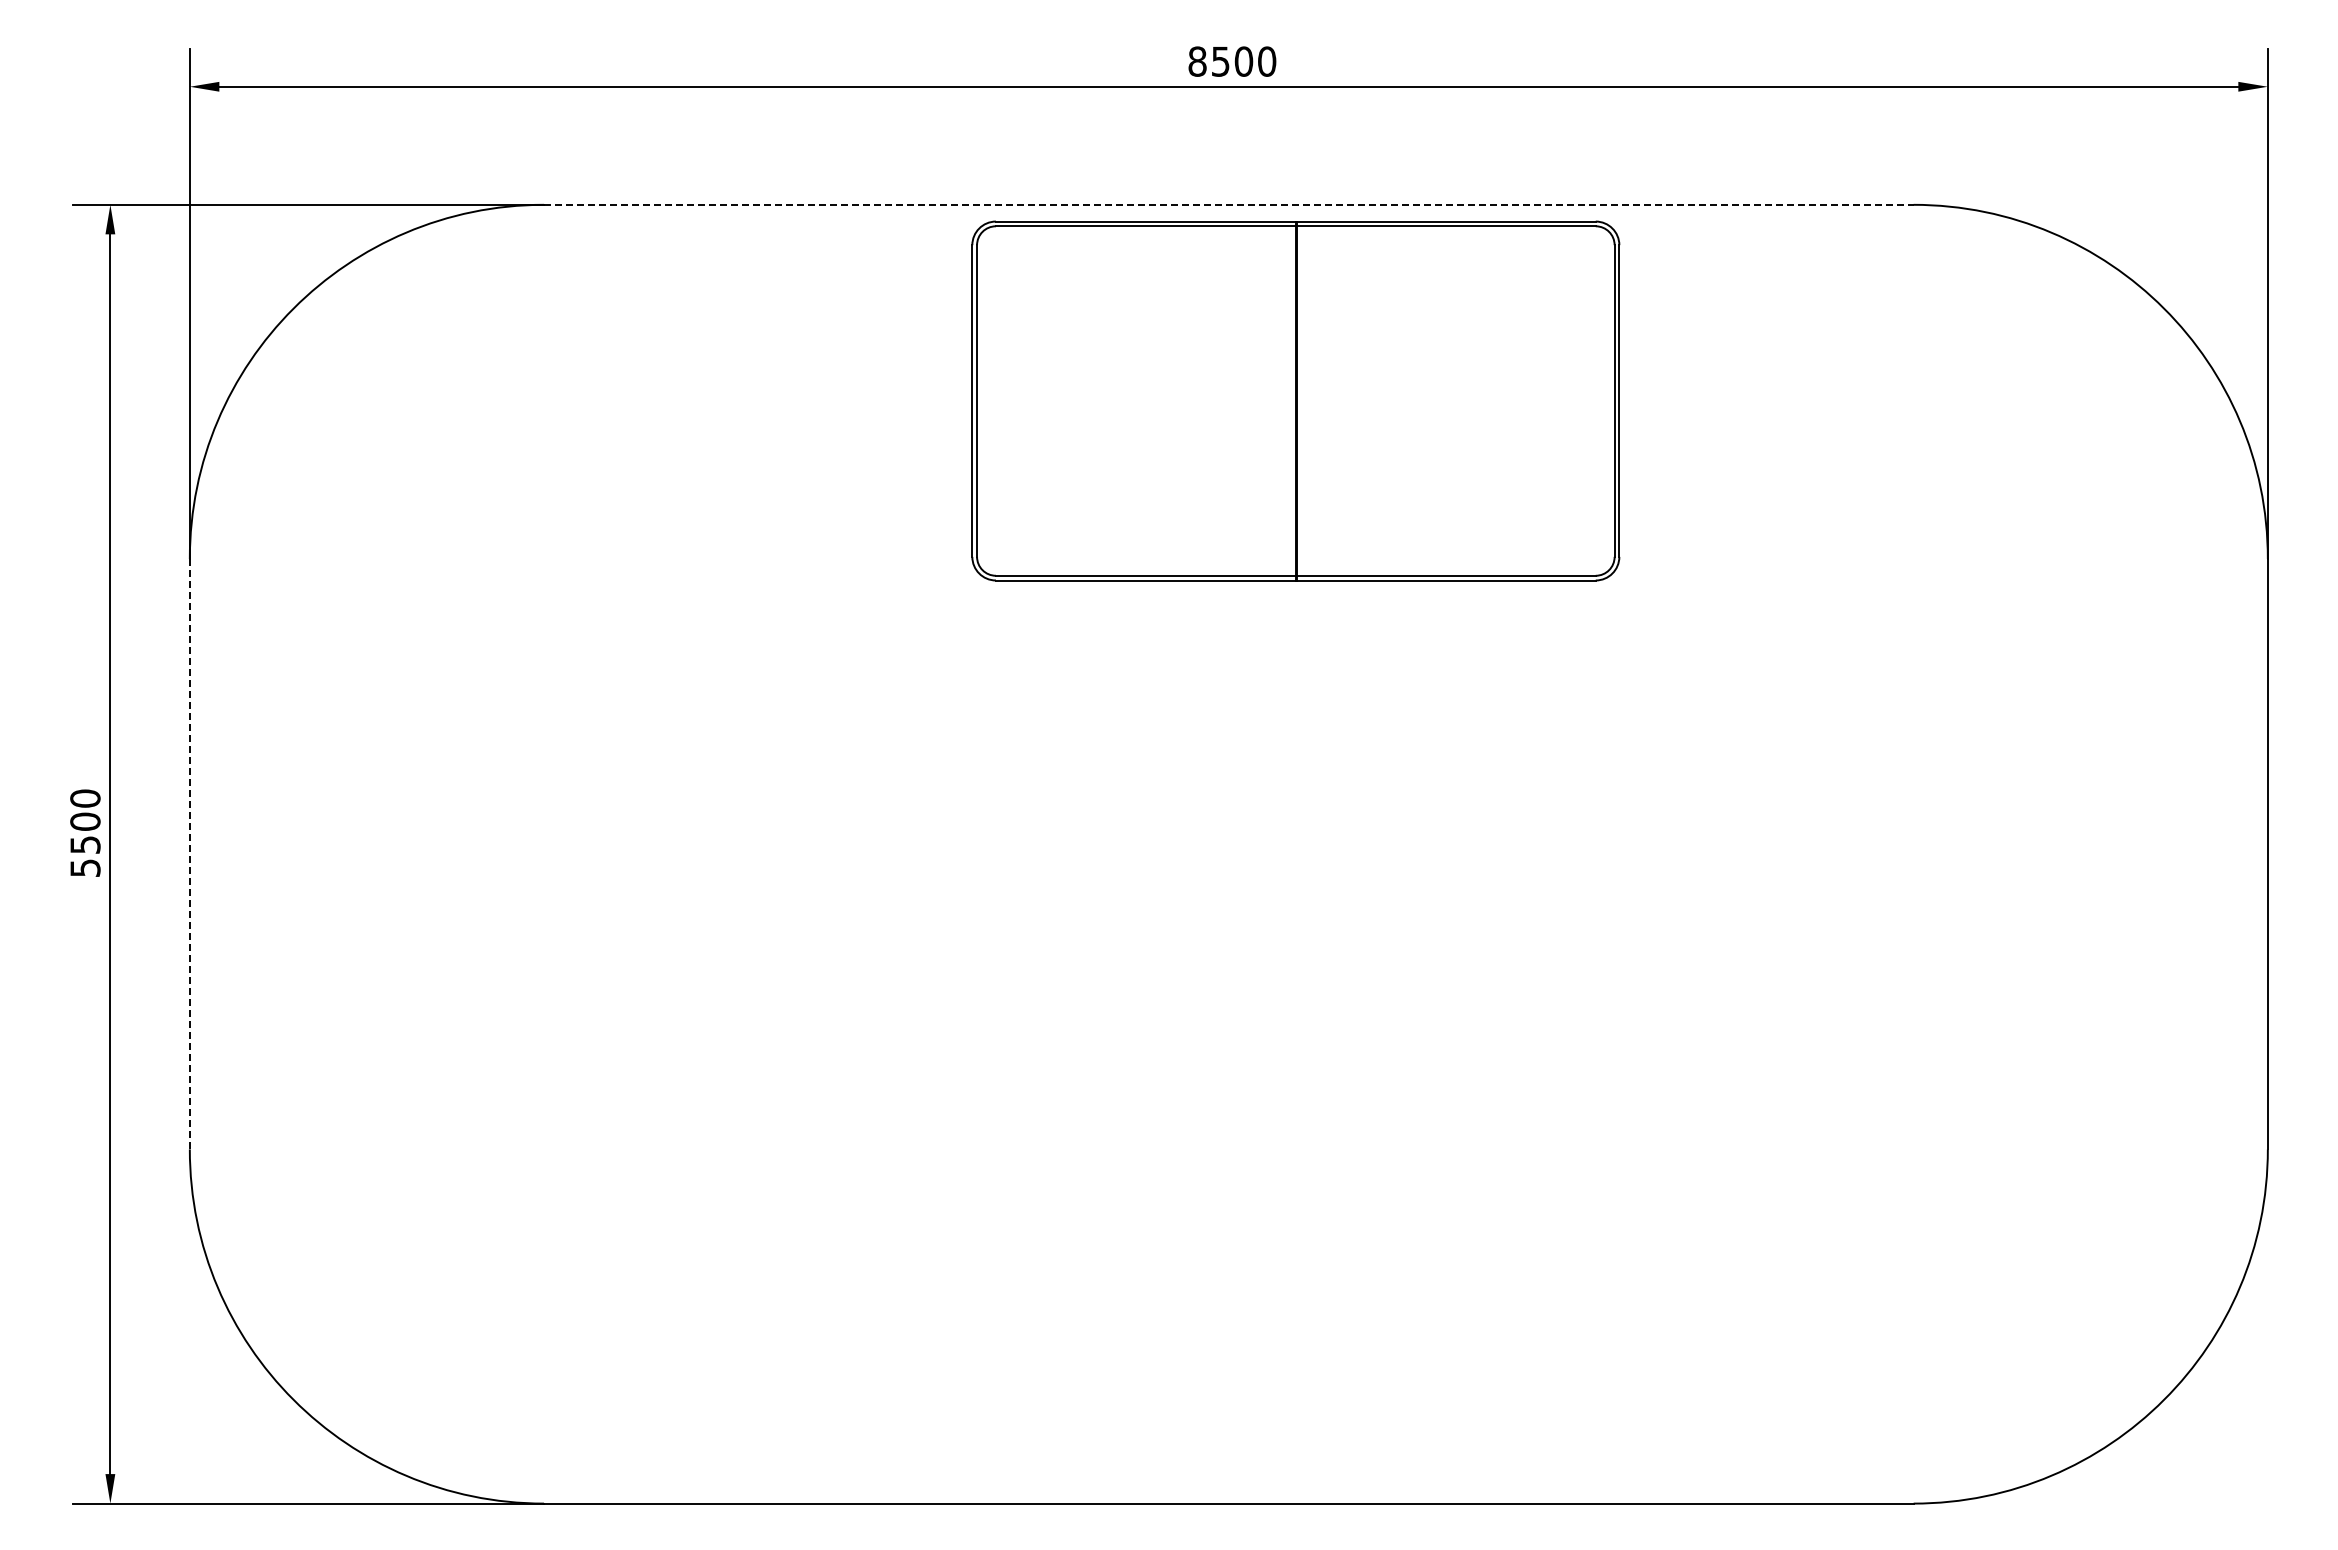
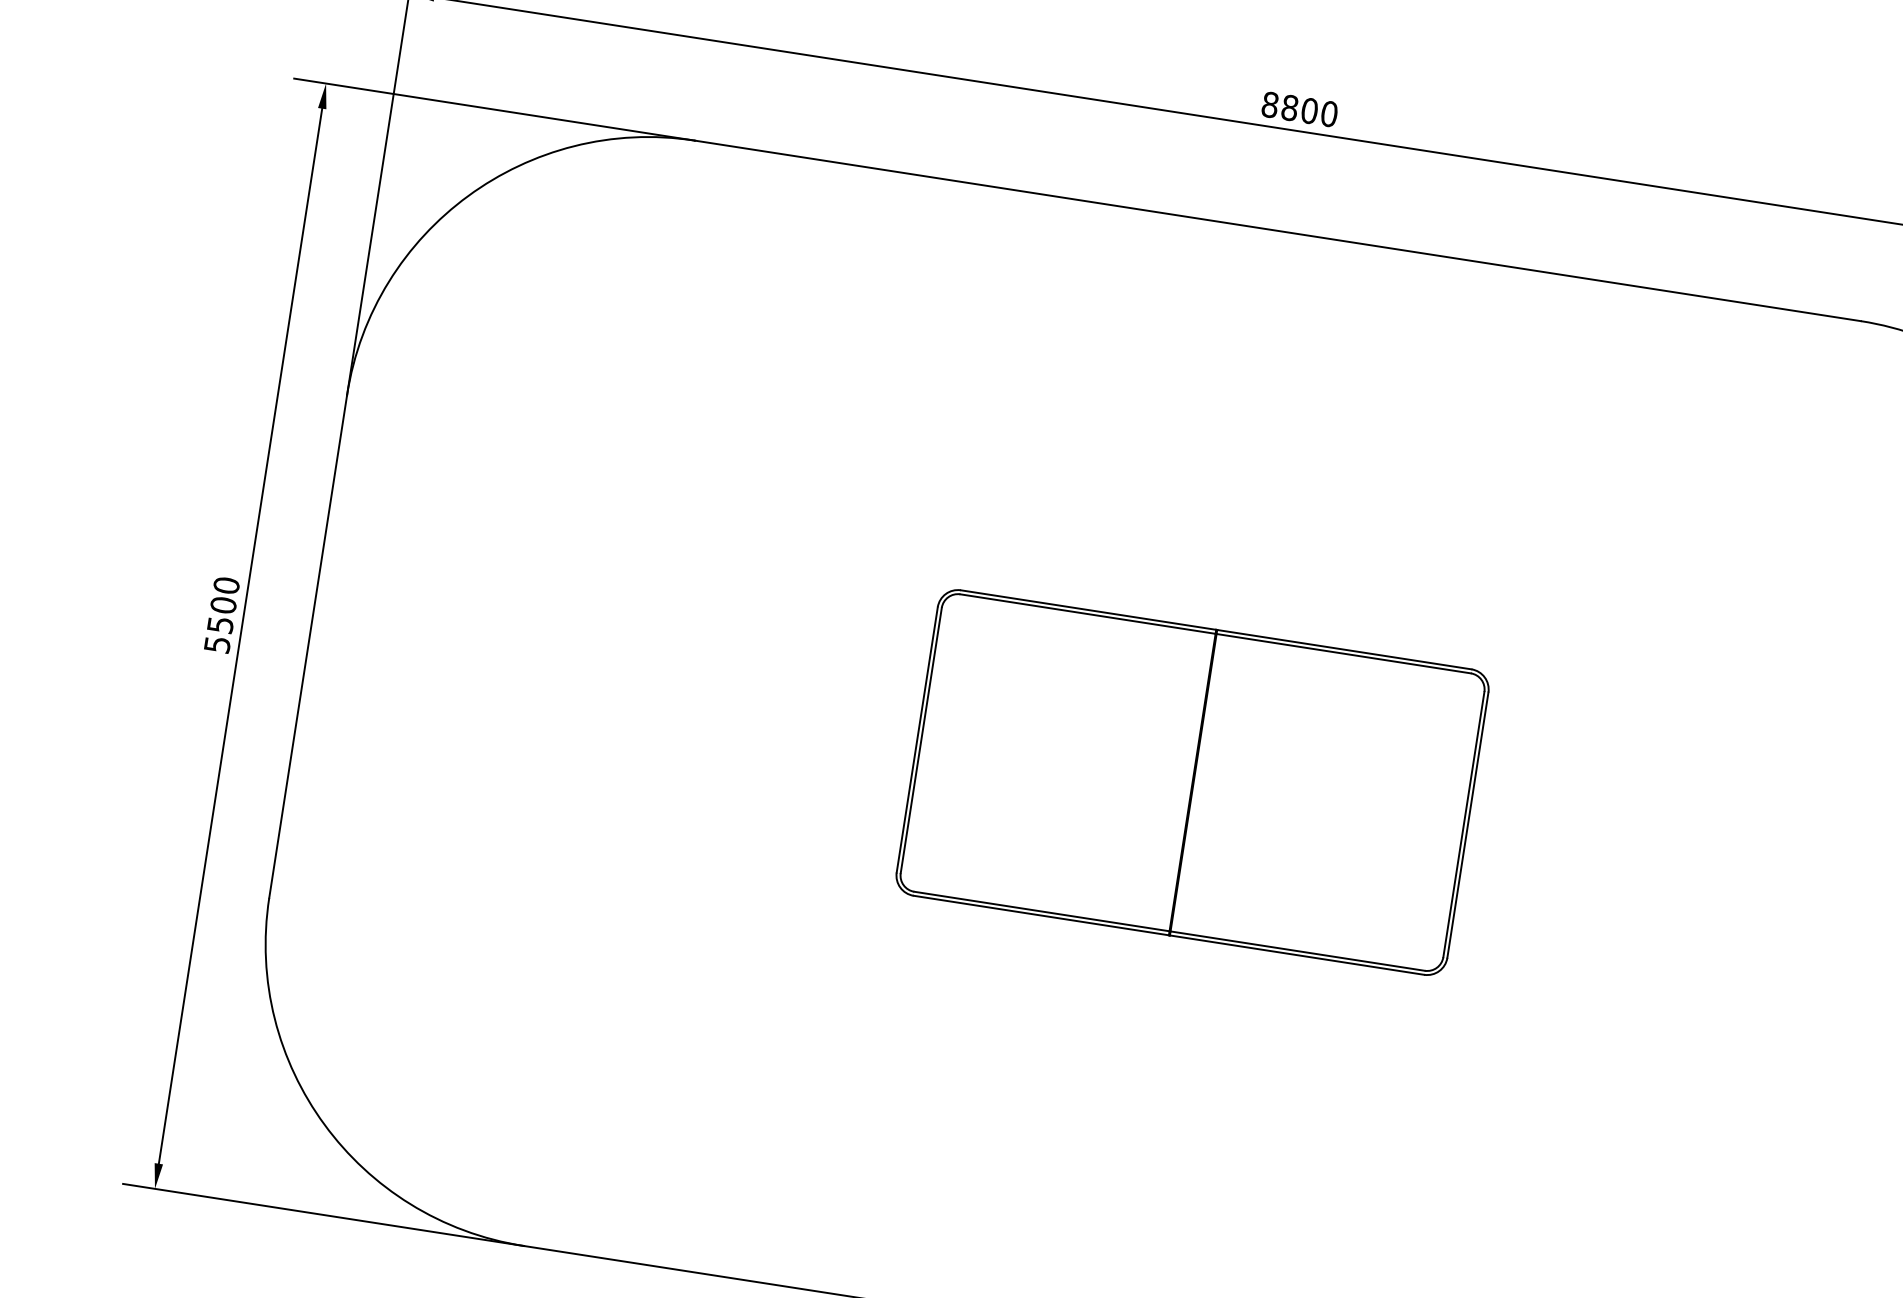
text: (1220, 61) -> (1289, 107), 8500 -> 8800
line: (1228, 204) -> (1277, 230), dashed -> solid
part: (1295, 400) -> (1192, 782), moved
line: (189, 853) -> (307, 646), dashed -> solid

